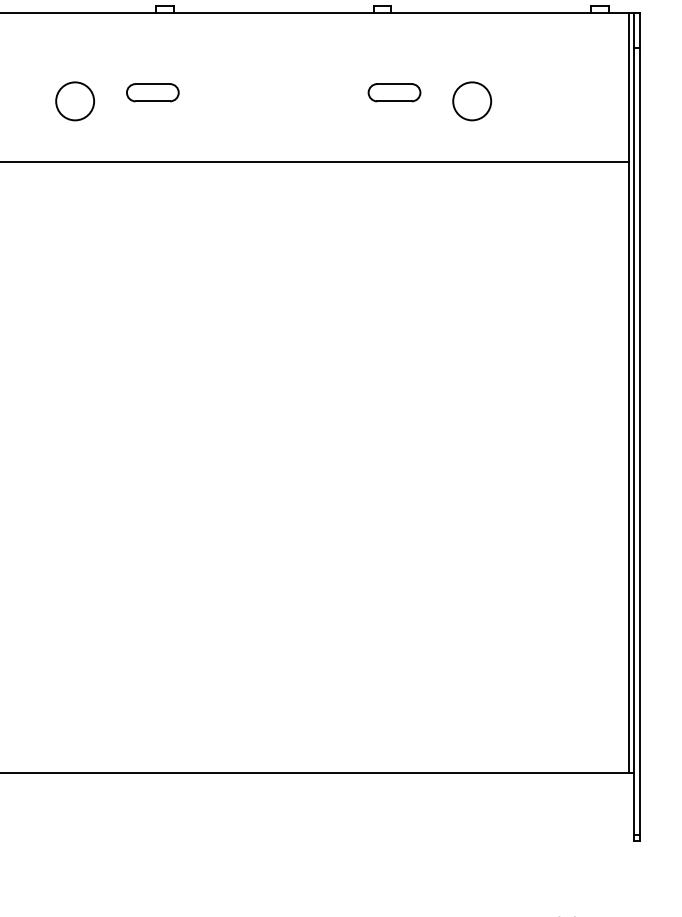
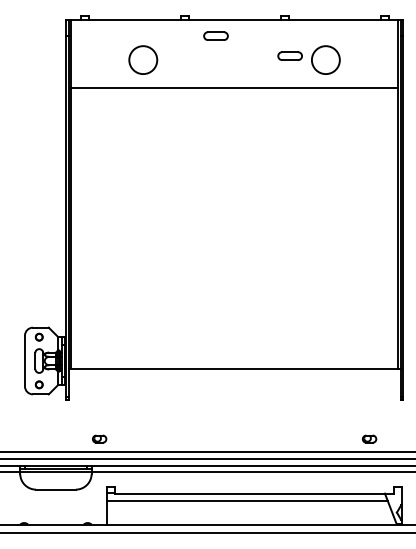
part: (151, 91) -> (215, 35), moved
circle: (75, 100) -> (143, 59), size x1.6
circle: (471, 100) -> (325, 59), size x1.6

